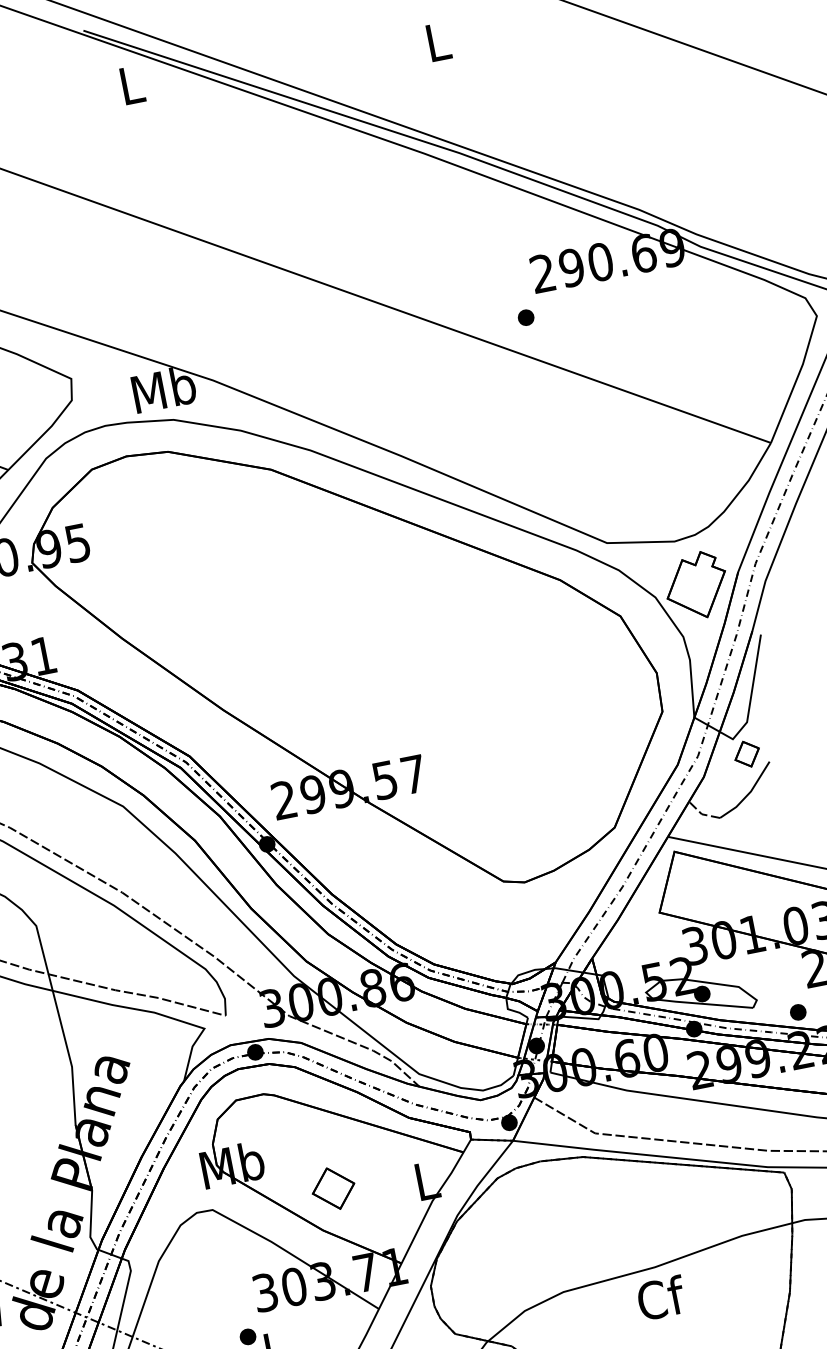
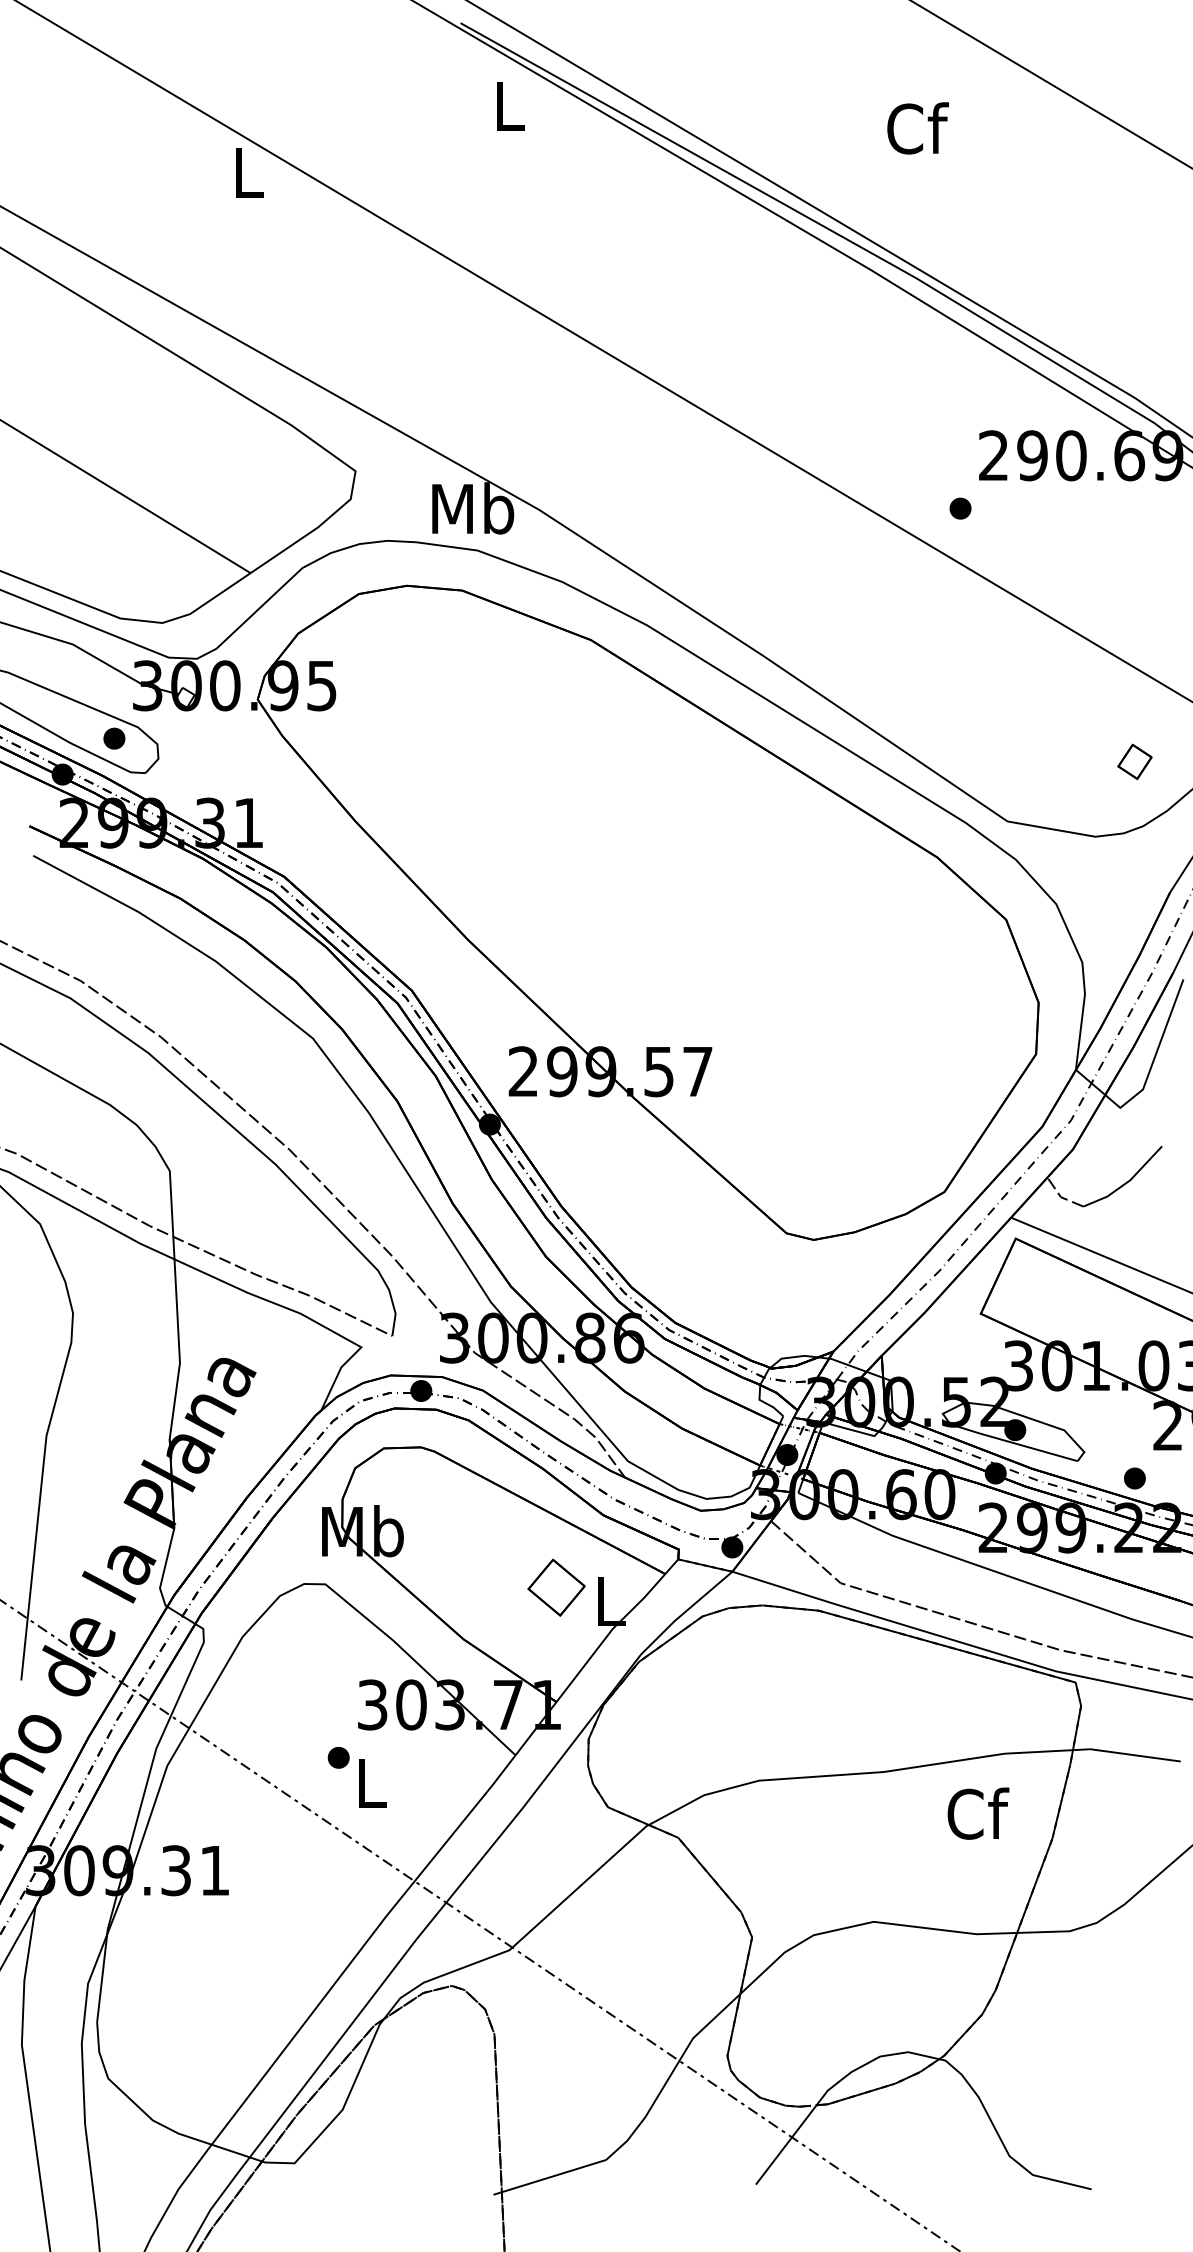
text: (438, 41) -> (917, 128), L -> Cf
part: (696, 586) -> (1112, 900), removed
part: (746, 753) -> (1134, 761), moved
part: (333, 1188) -> (556, 1587), moved
text: (661, 1297) -> (978, 1813), moved

